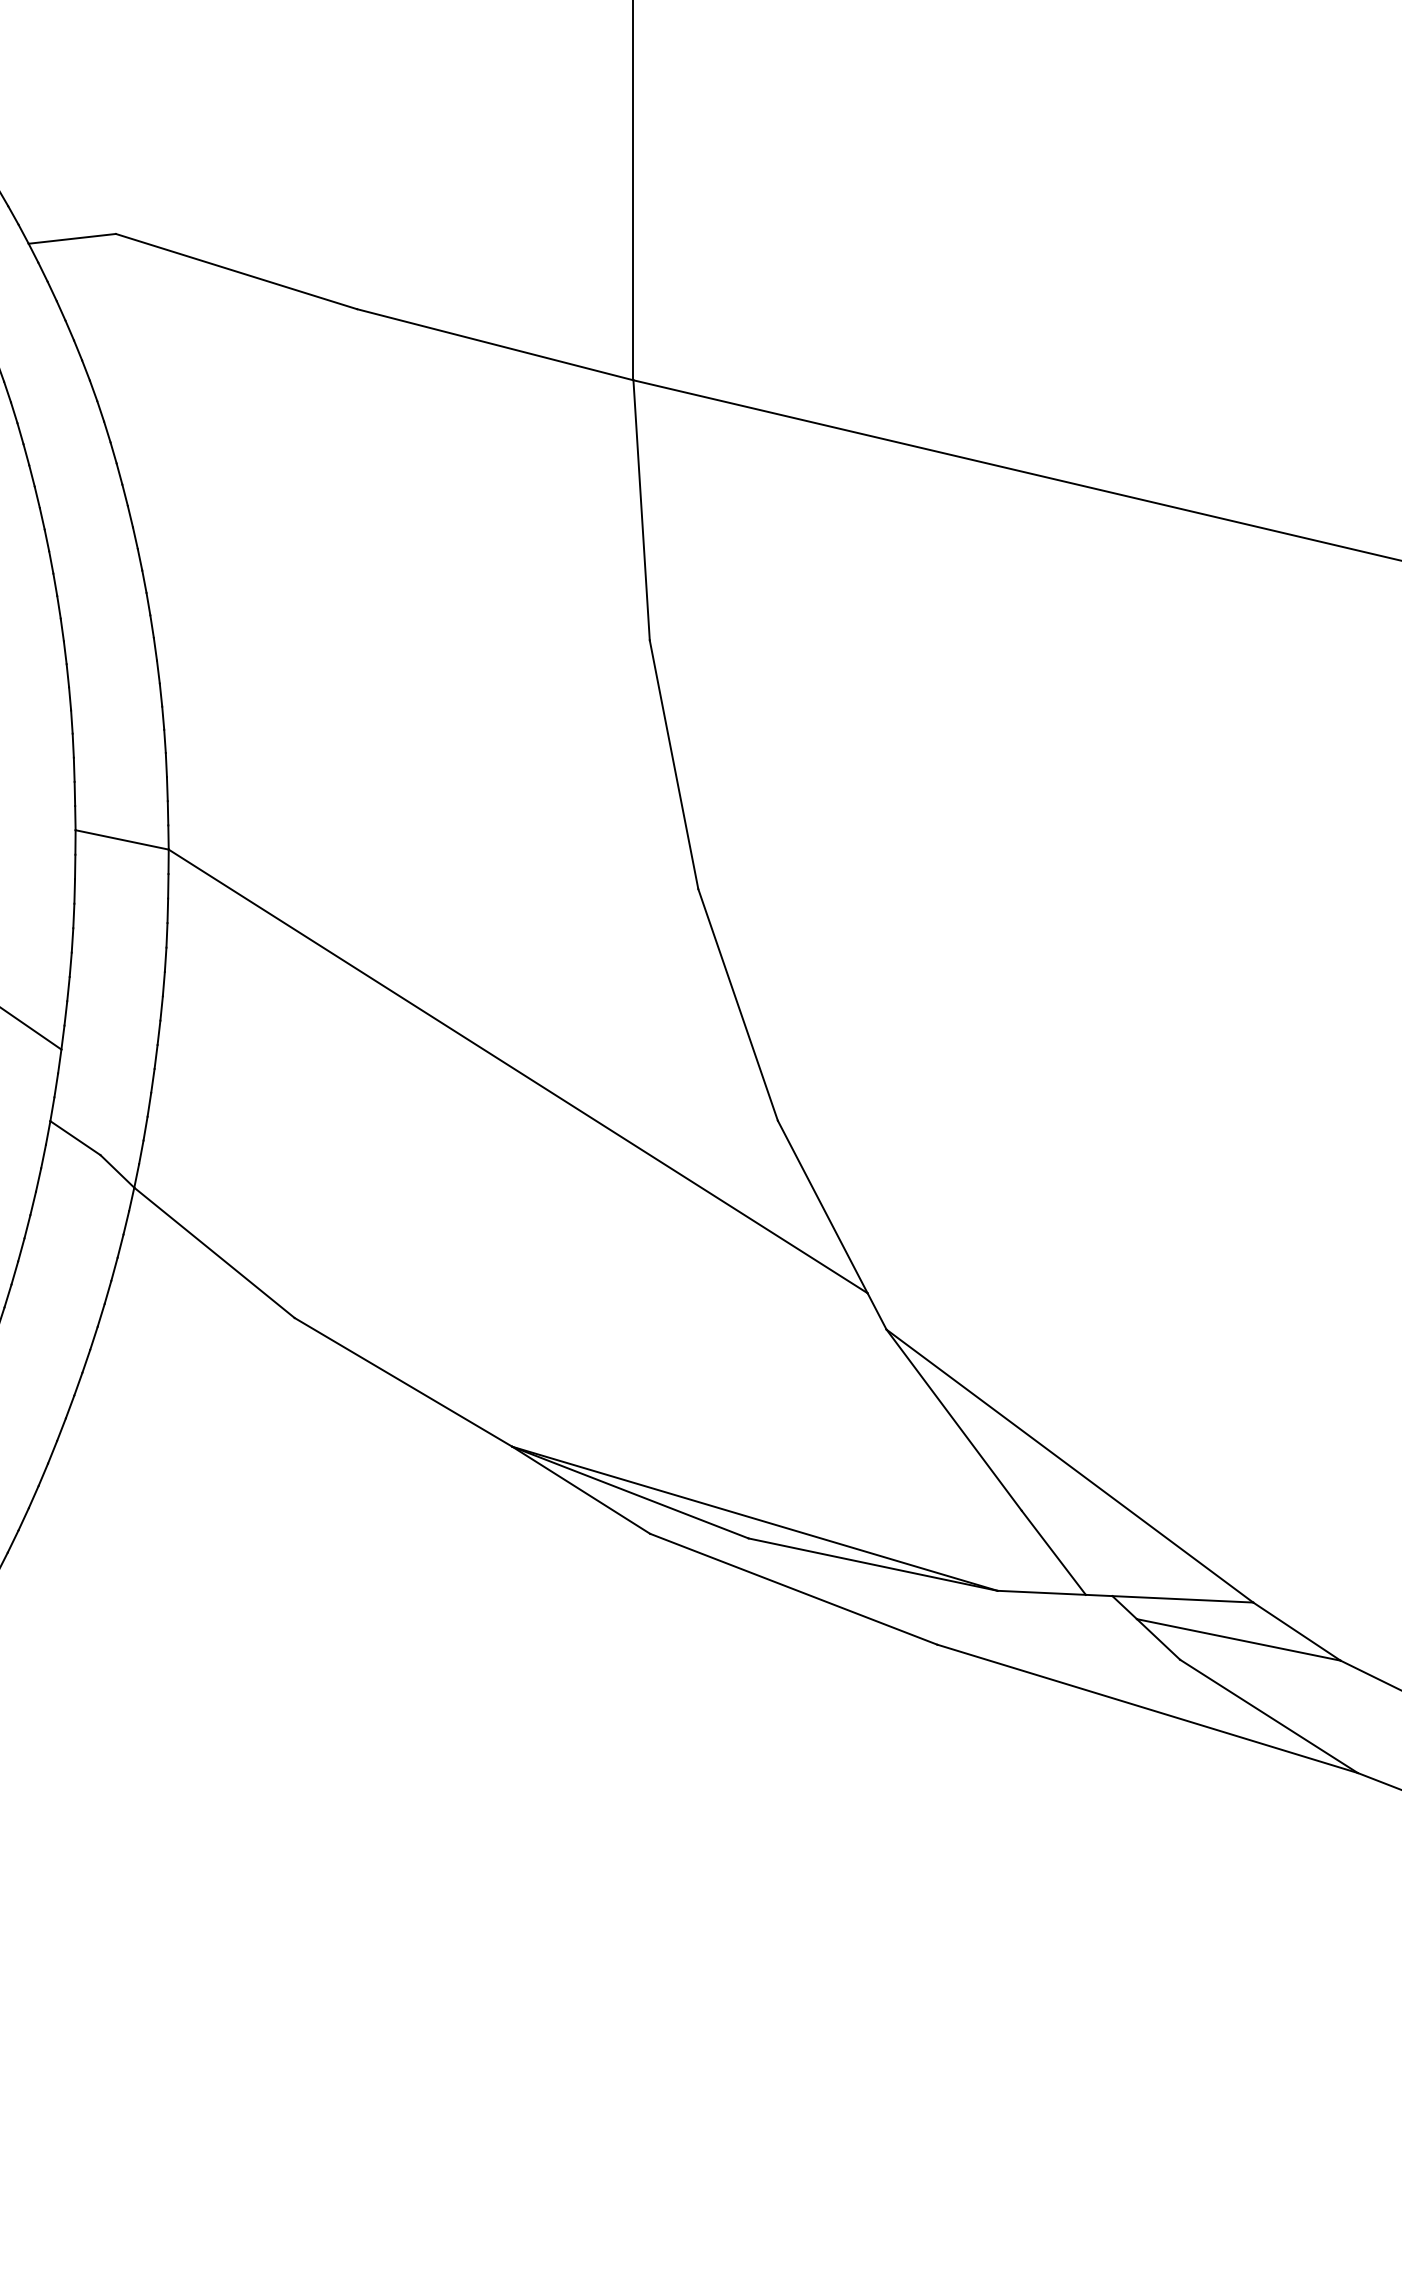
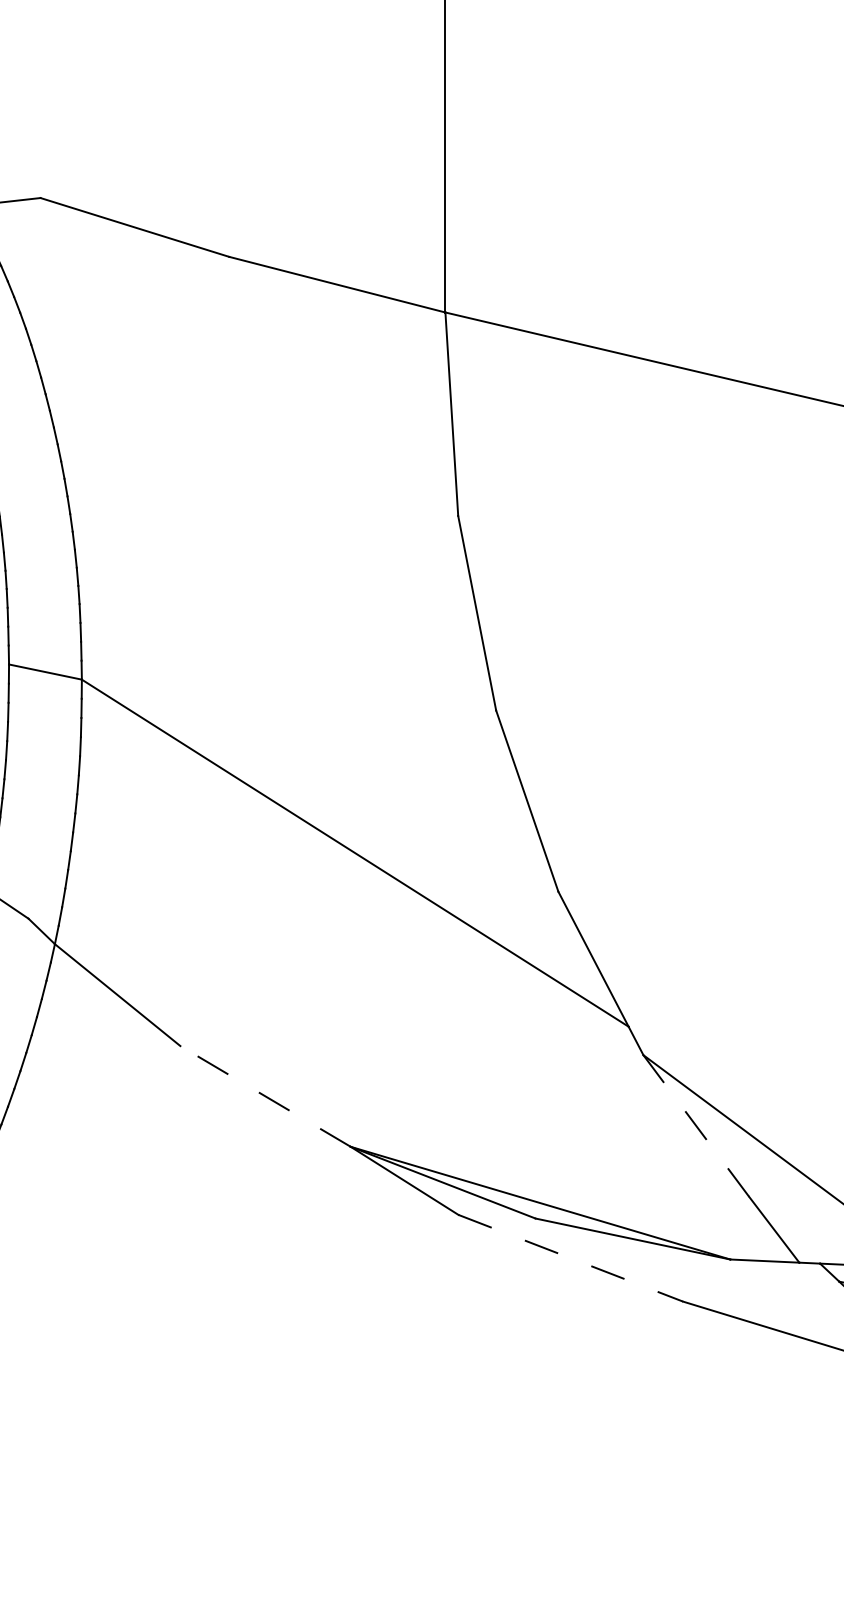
line: (403, 1382) -> (265, 1096), solid -> dashed
line: (953, 1419) -> (695, 1125), solid -> dashed
line: (793, 1589) -> (570, 1258), solid -> dashed

